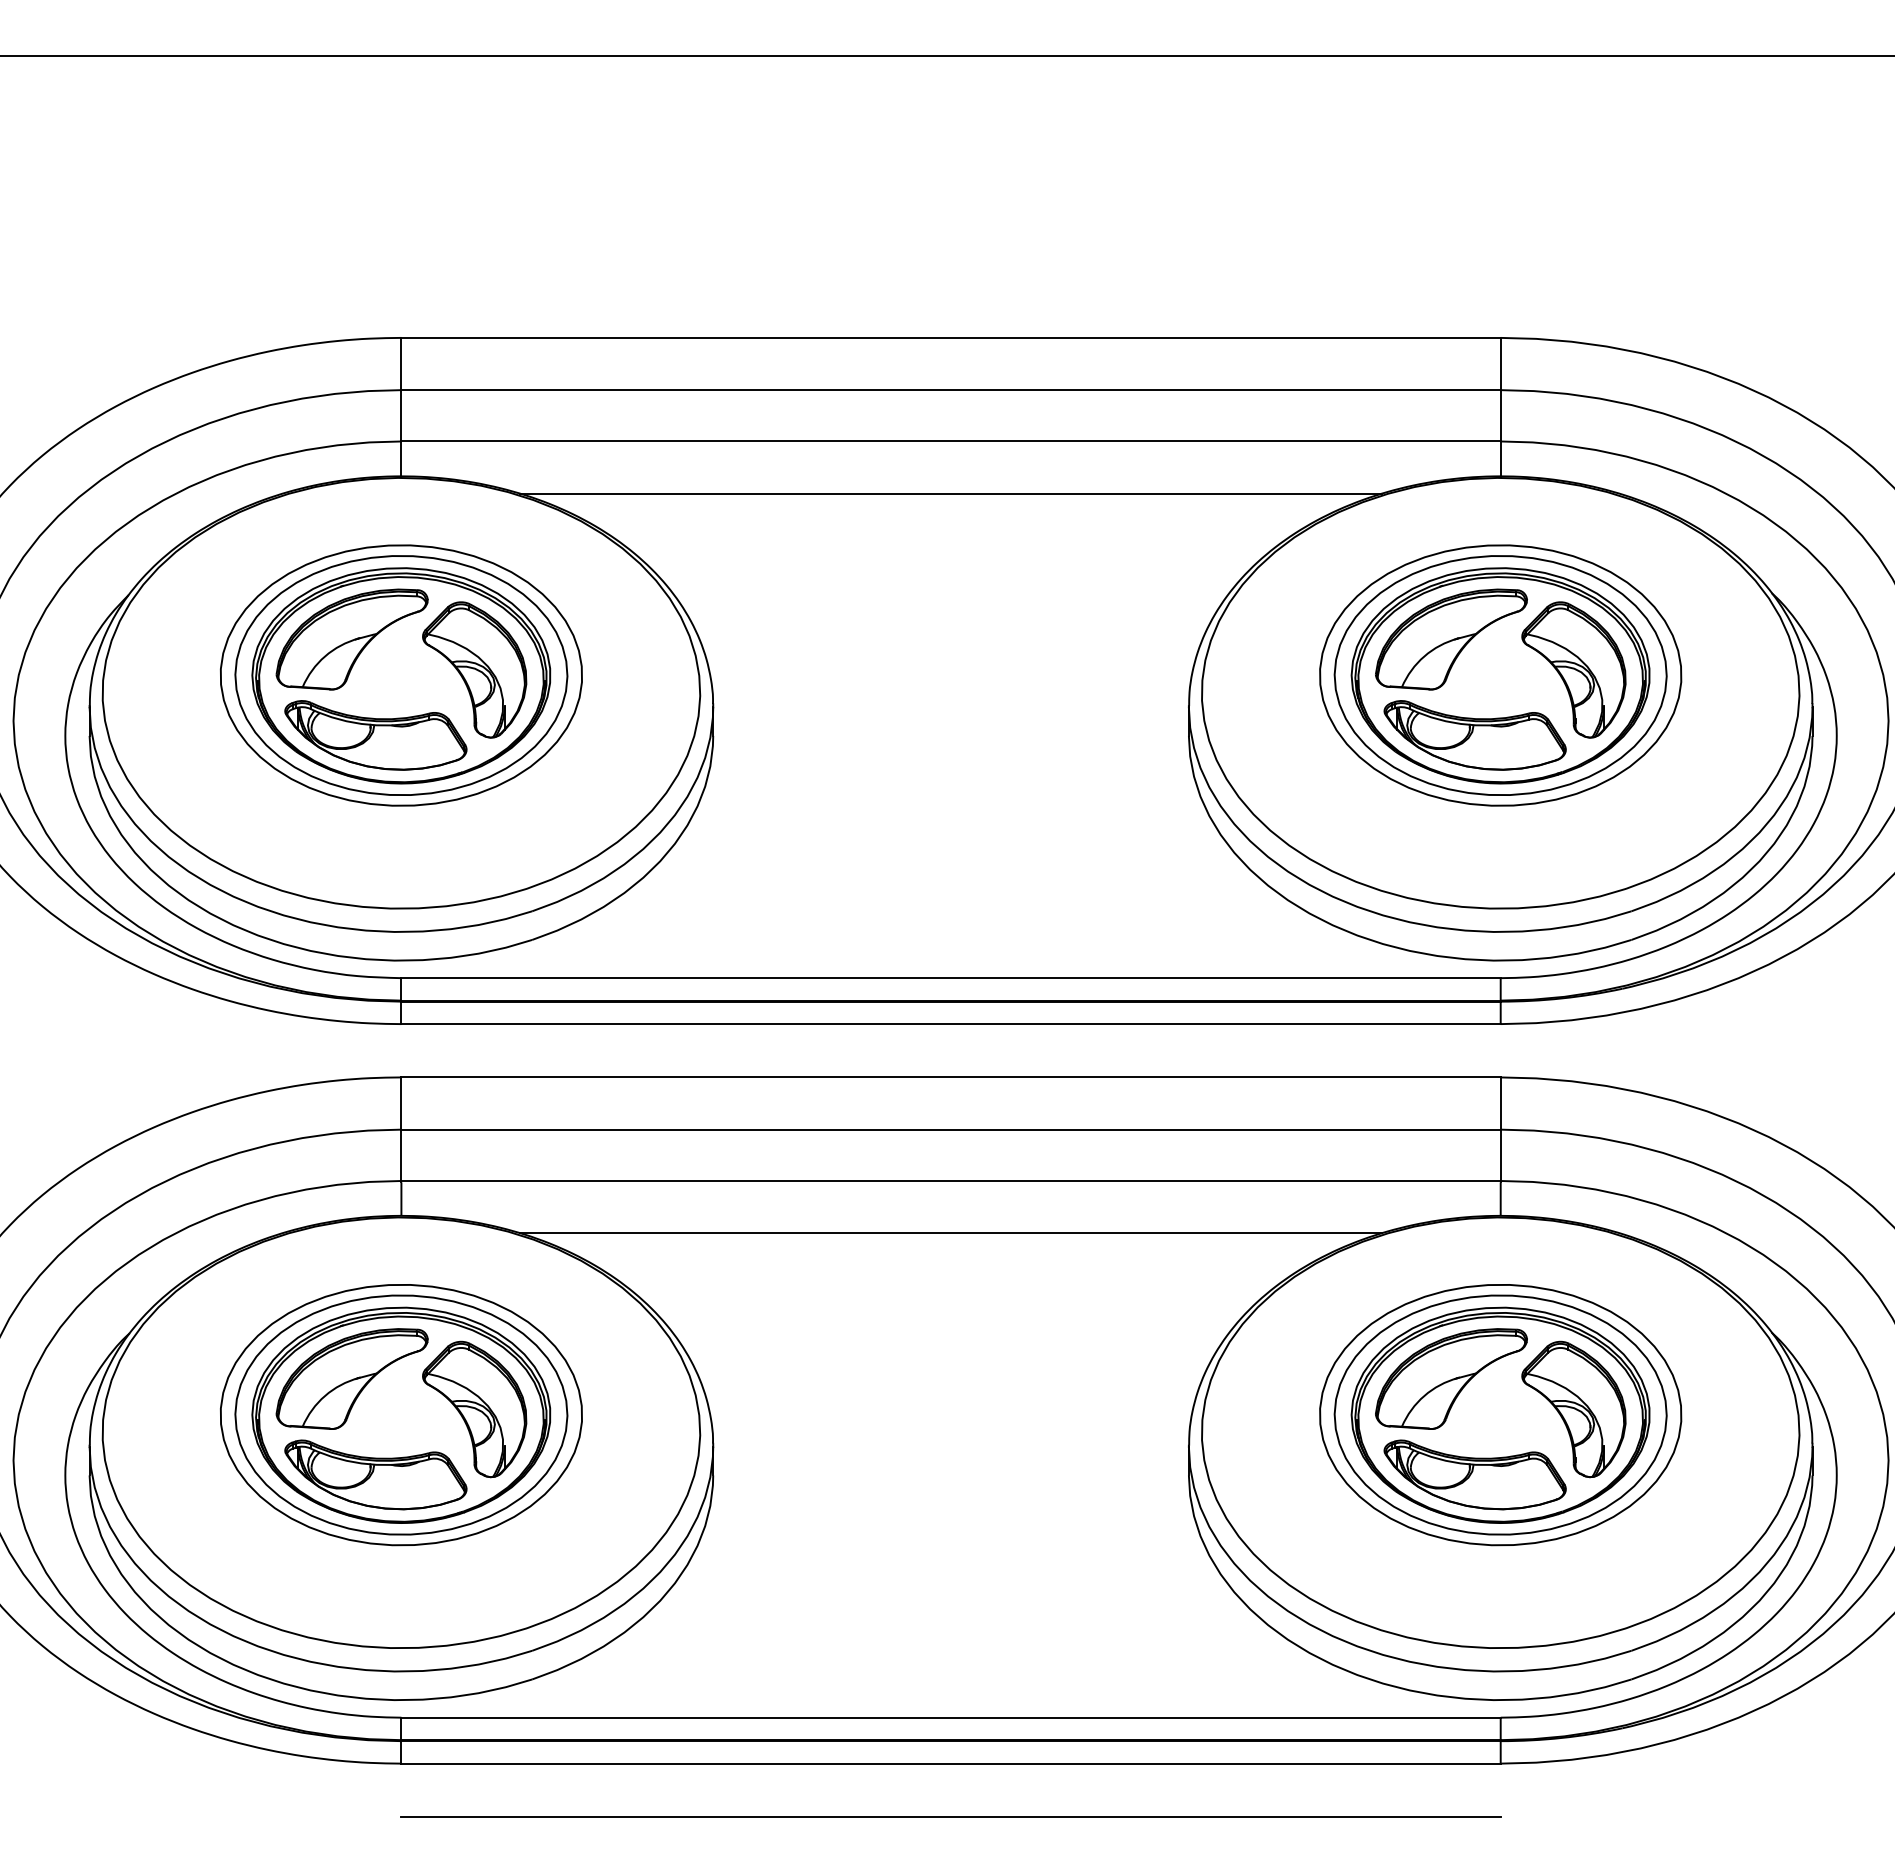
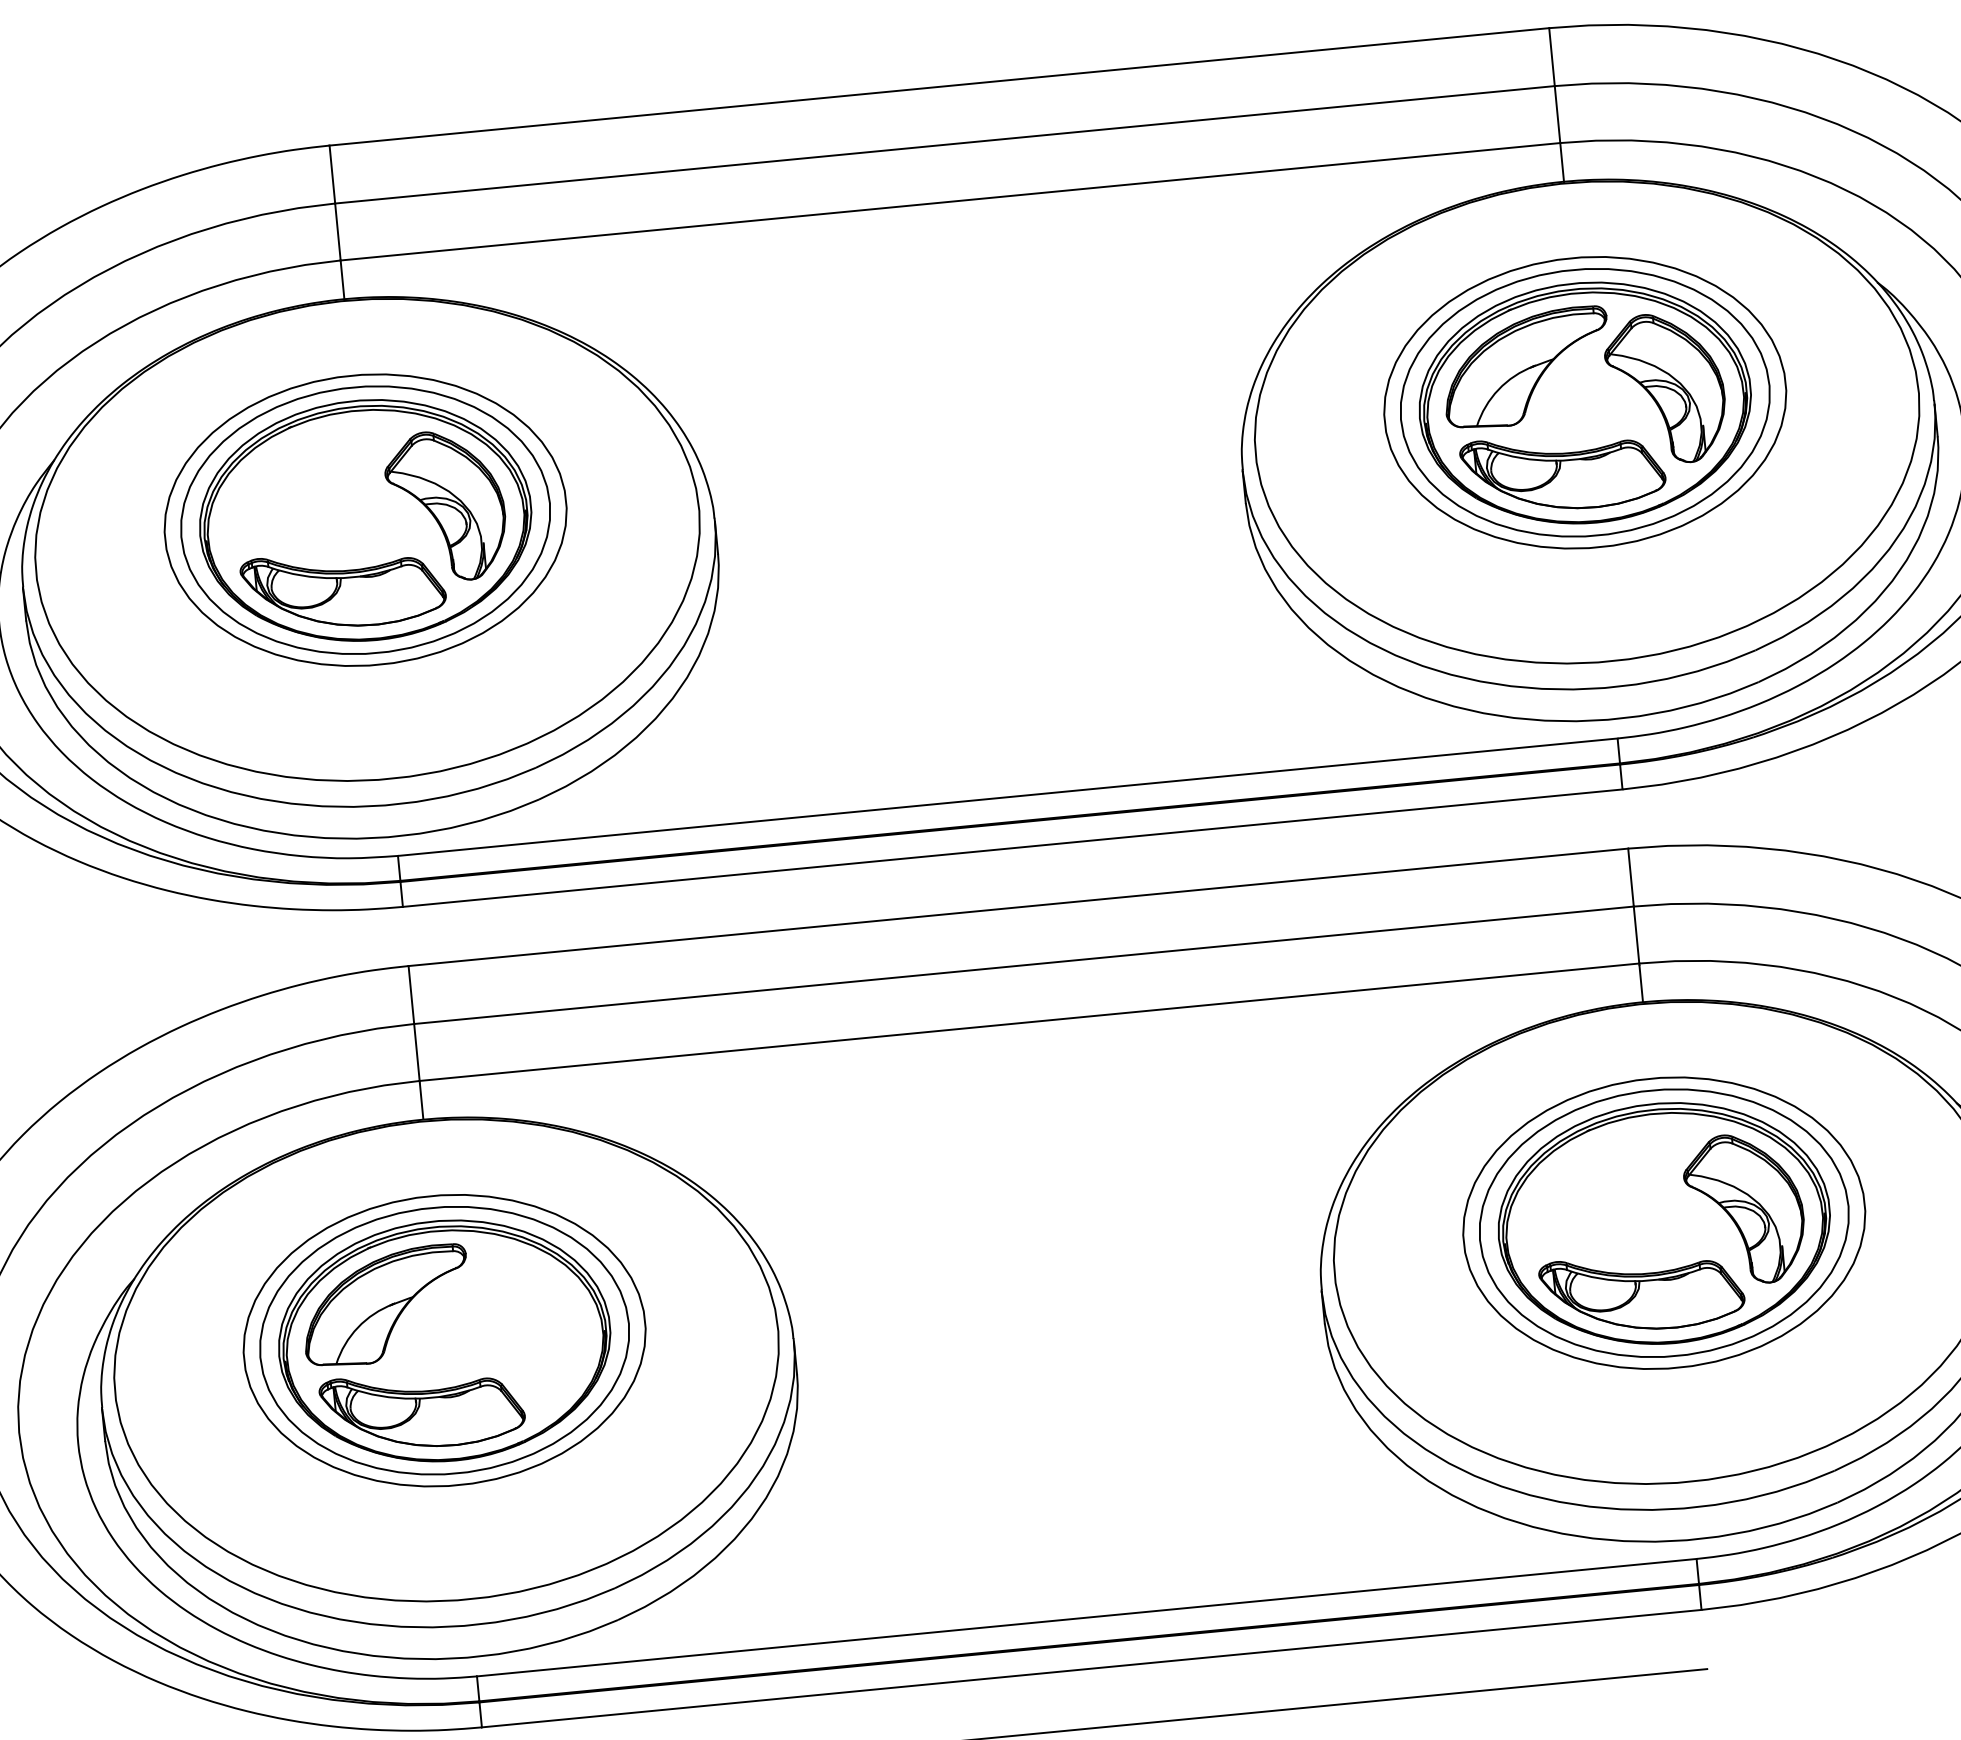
line: (950, 493) -> (955, 259), removed
part: (351, 639) -> (306, 485), removed
line: (950, 1233) -> (1034, 1080), removed
part: (1451, 1378) -> (1605, 1187), removed
part: (474, 1409) -> (525, 1326), removed

